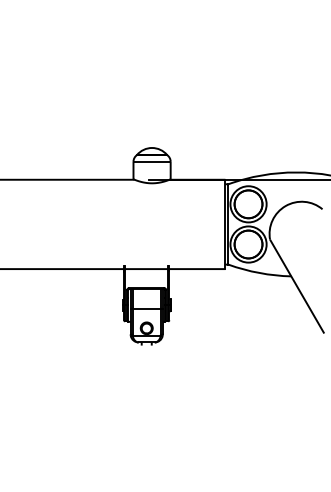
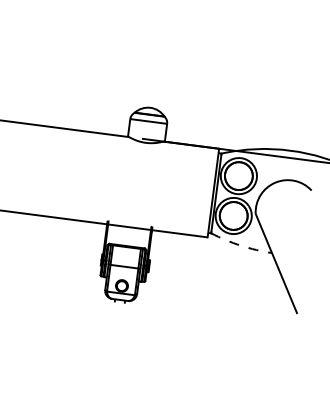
arc: (259, 273) -> (240, 246), solid -> dashed

